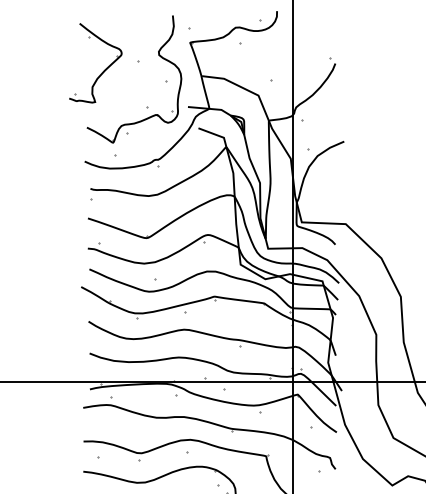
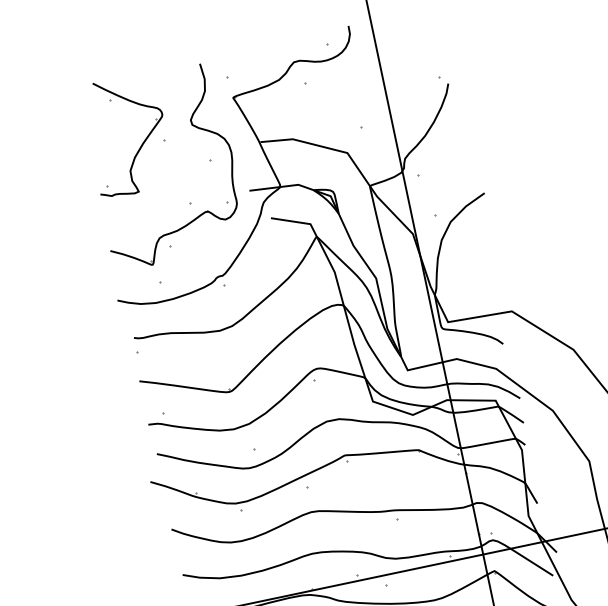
part: (103, 70) -> (141, 143), moved

